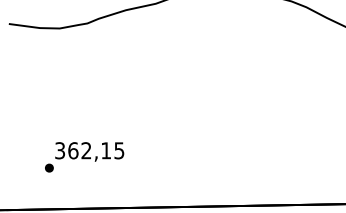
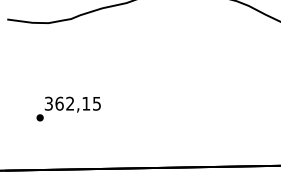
text: (84, 157) -> (68, 109), moved

